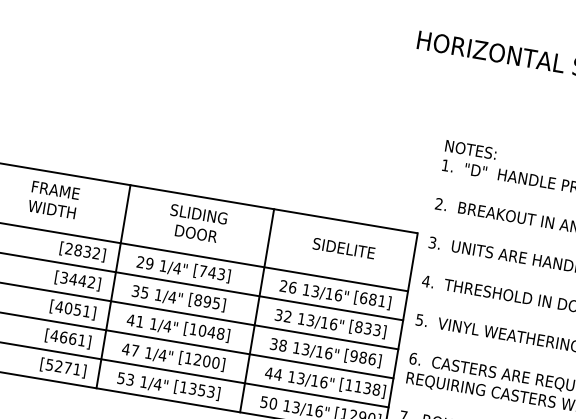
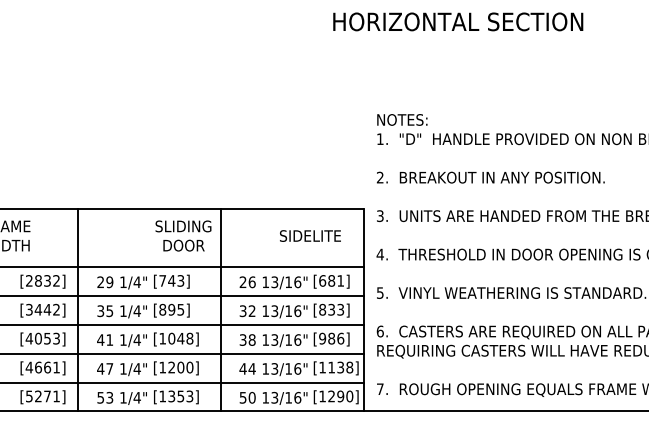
text: (197, 223) -> (183, 235), moved
text: (344, 247) -> (310, 235), moved
text: (86, 311) -> (56, 338), [4051] -> [4053]

